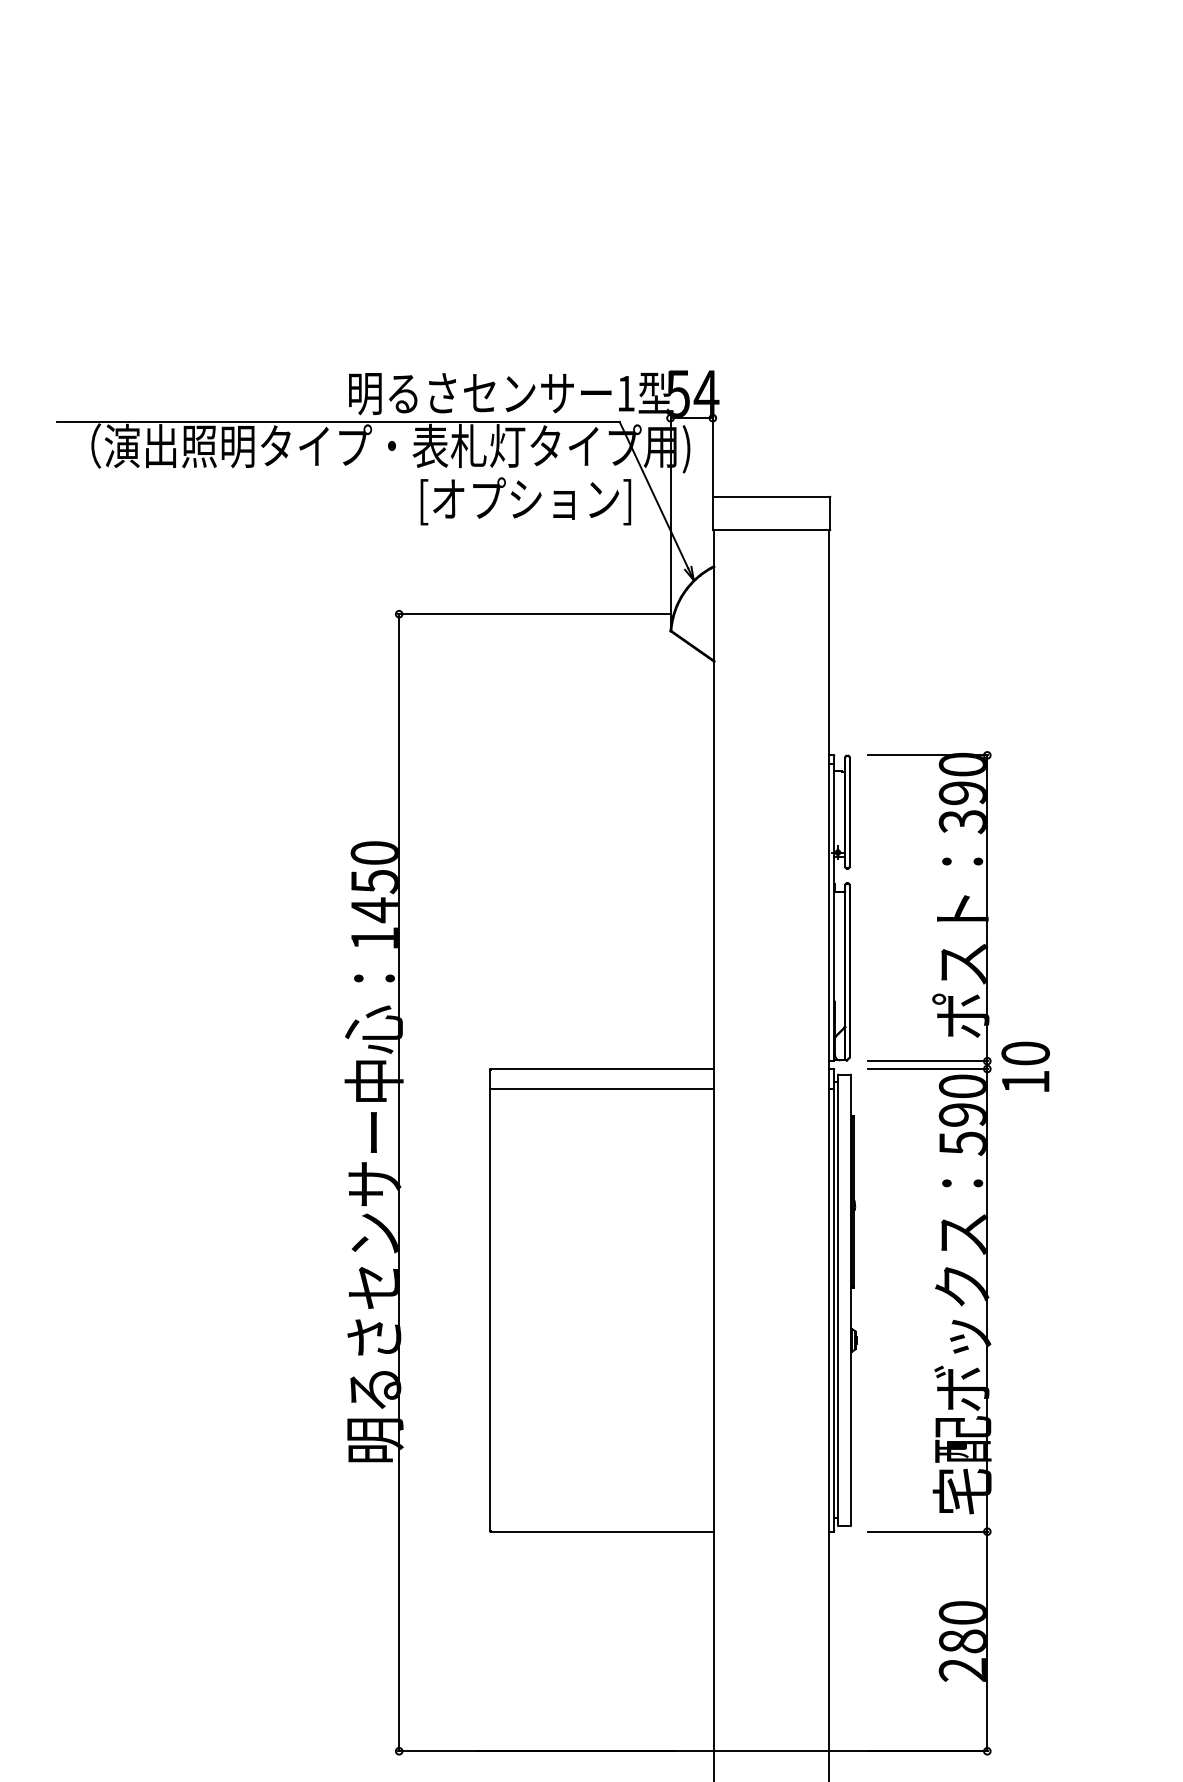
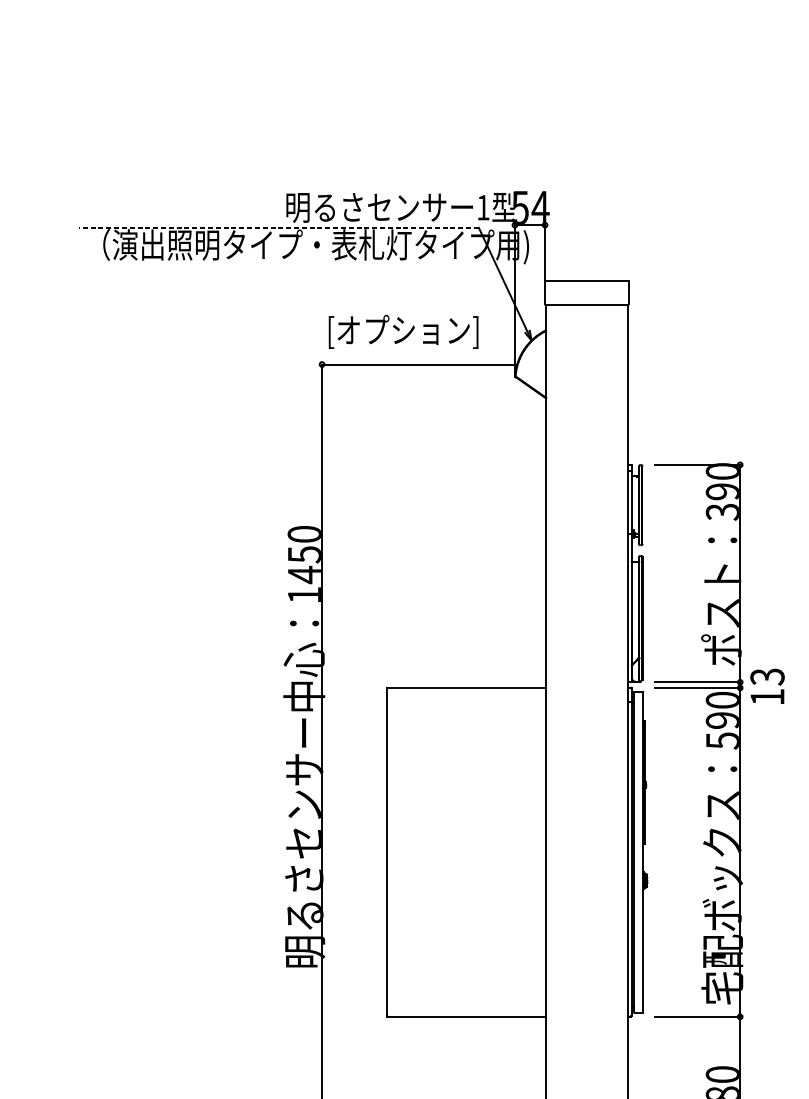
line: (337, 421) -> (278, 227), solid -> dashed
text: (525, 501) -> (403, 332), moved
text: (1025, 1053) -> (767, 676), 10 -> 13
line: (602, 1089) -> (466, 702), removed

